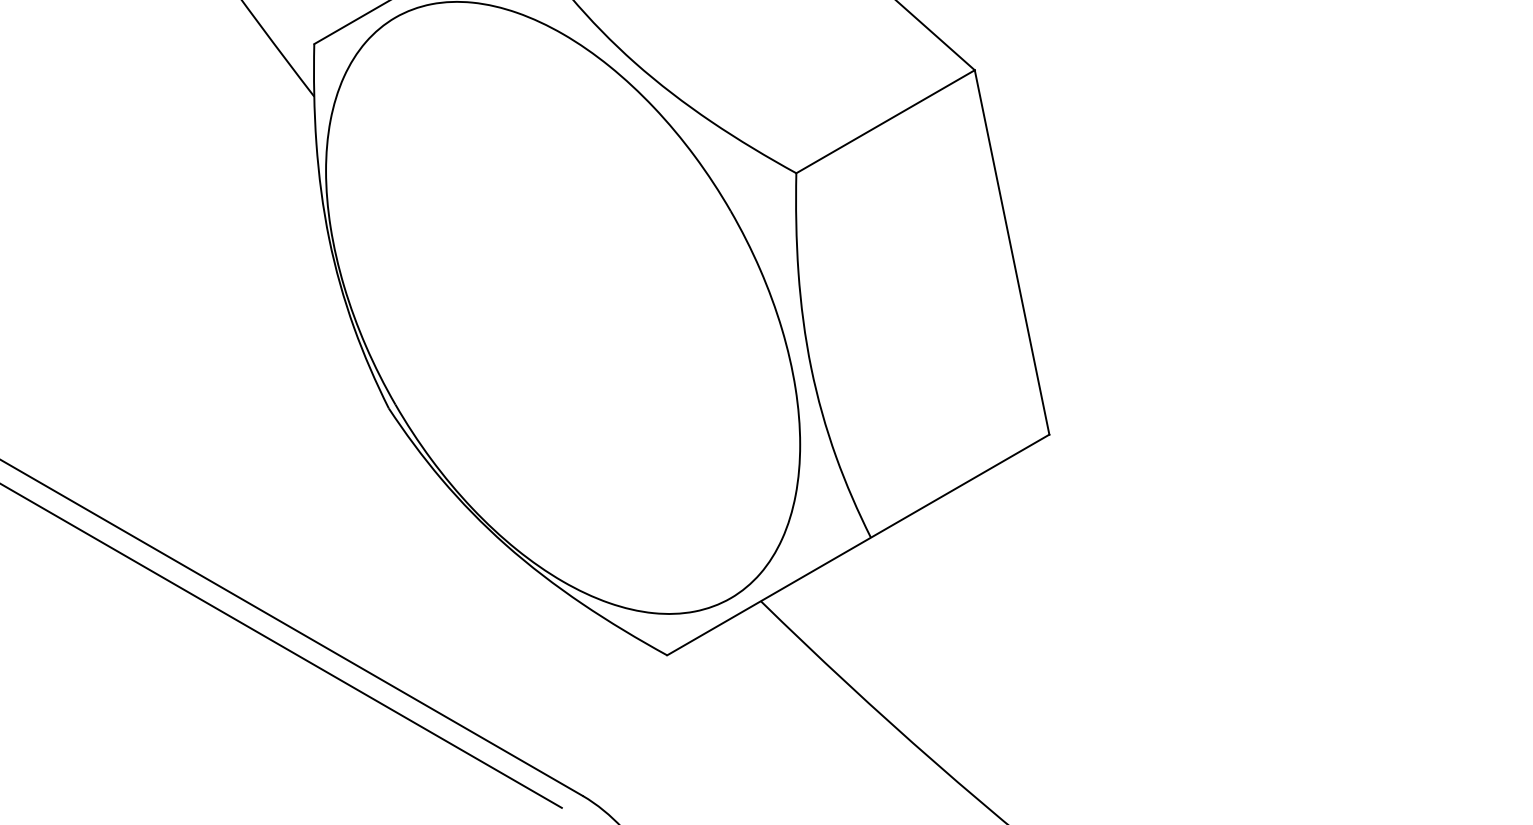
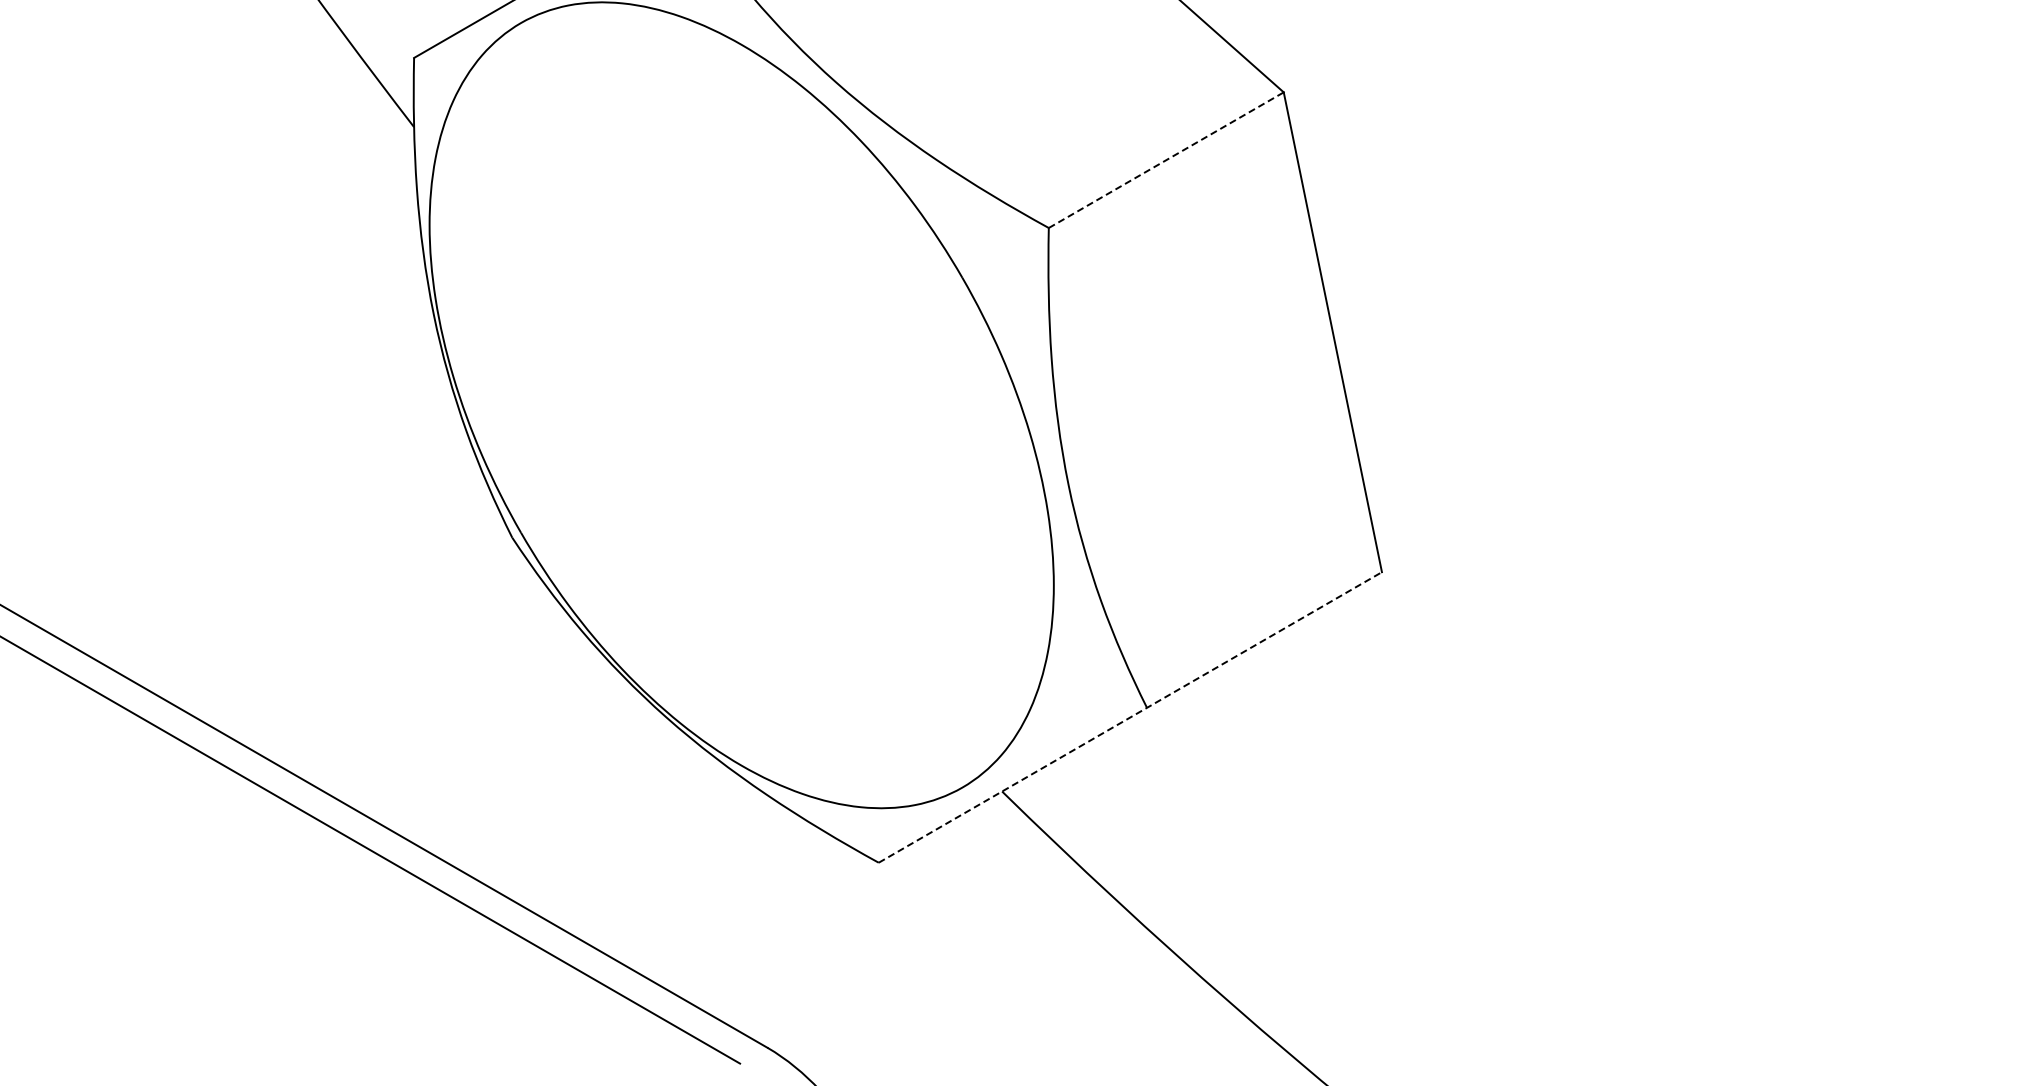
line: (885, 121) -> (1166, 160), solid -> dashed
line: (858, 545) -> (1130, 717), solid -> dashed

